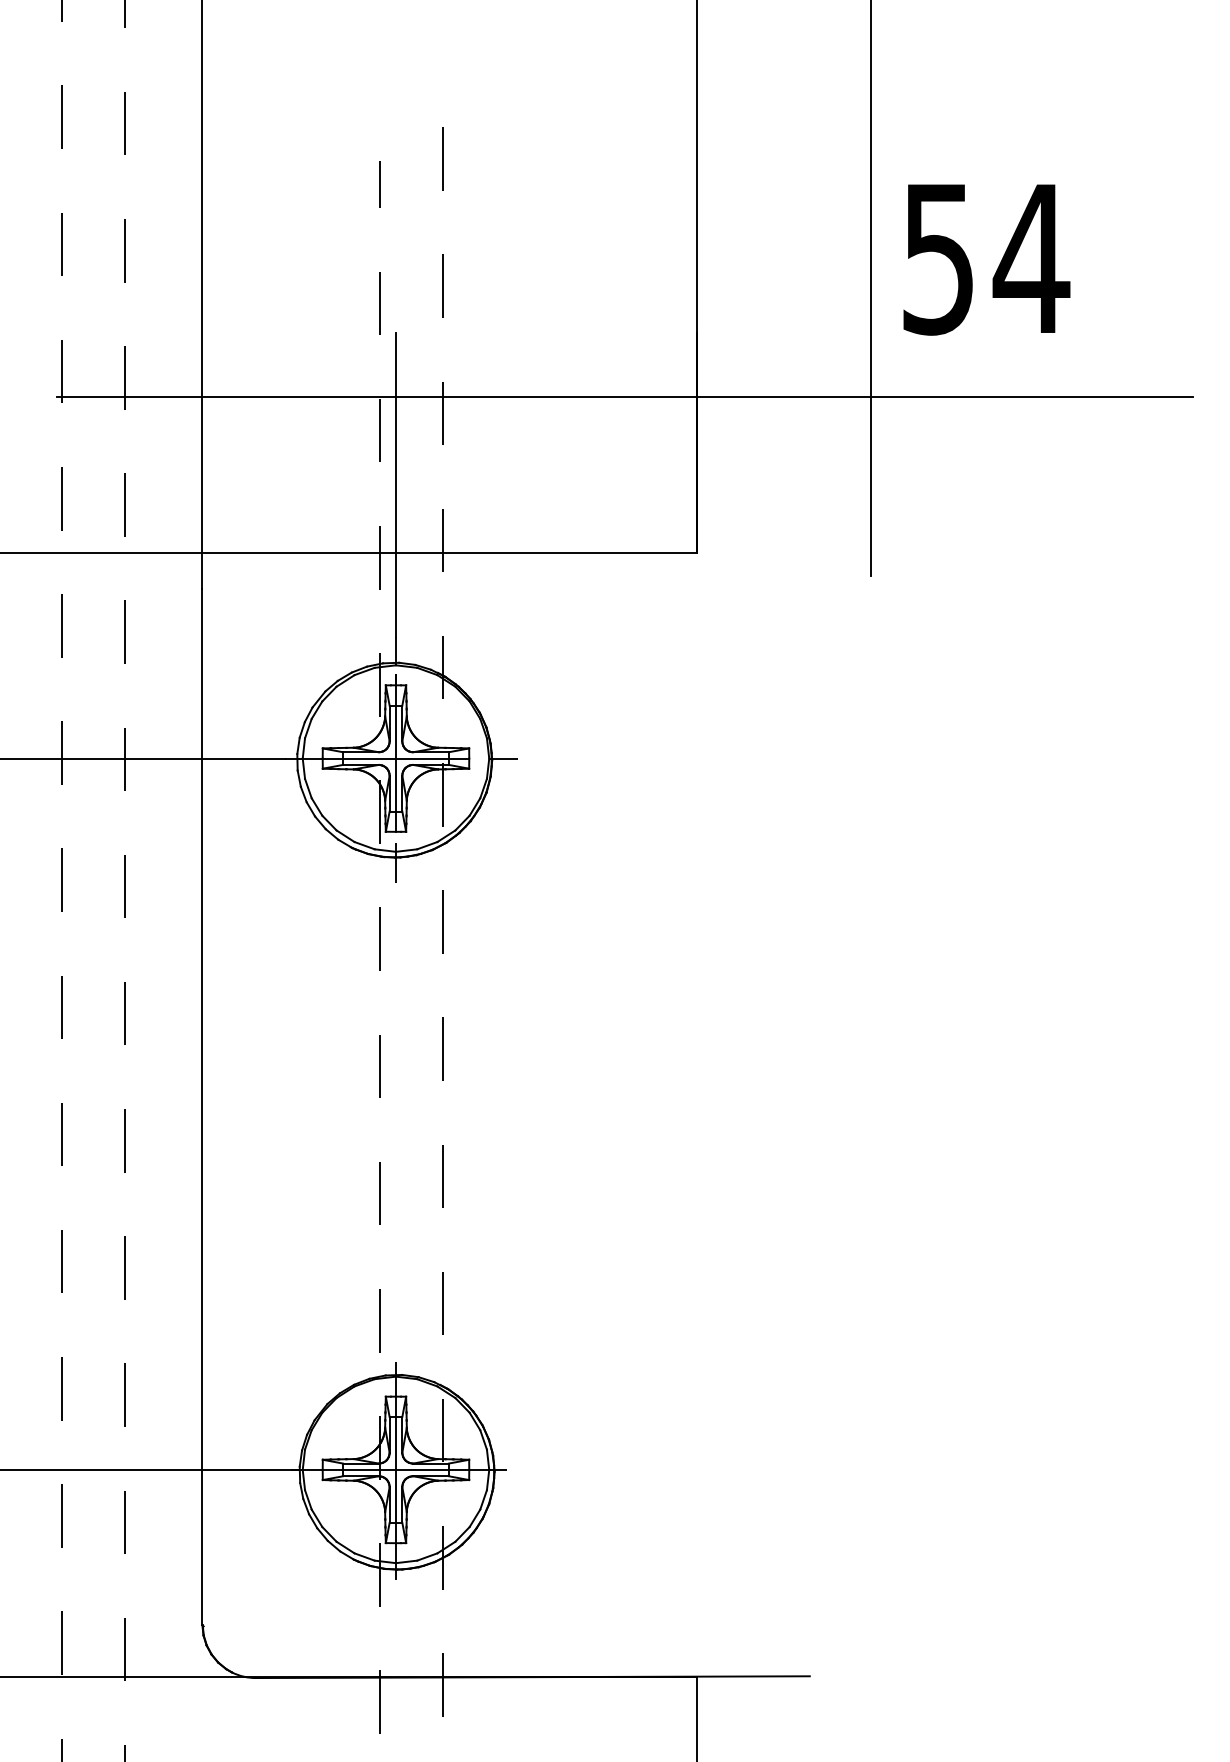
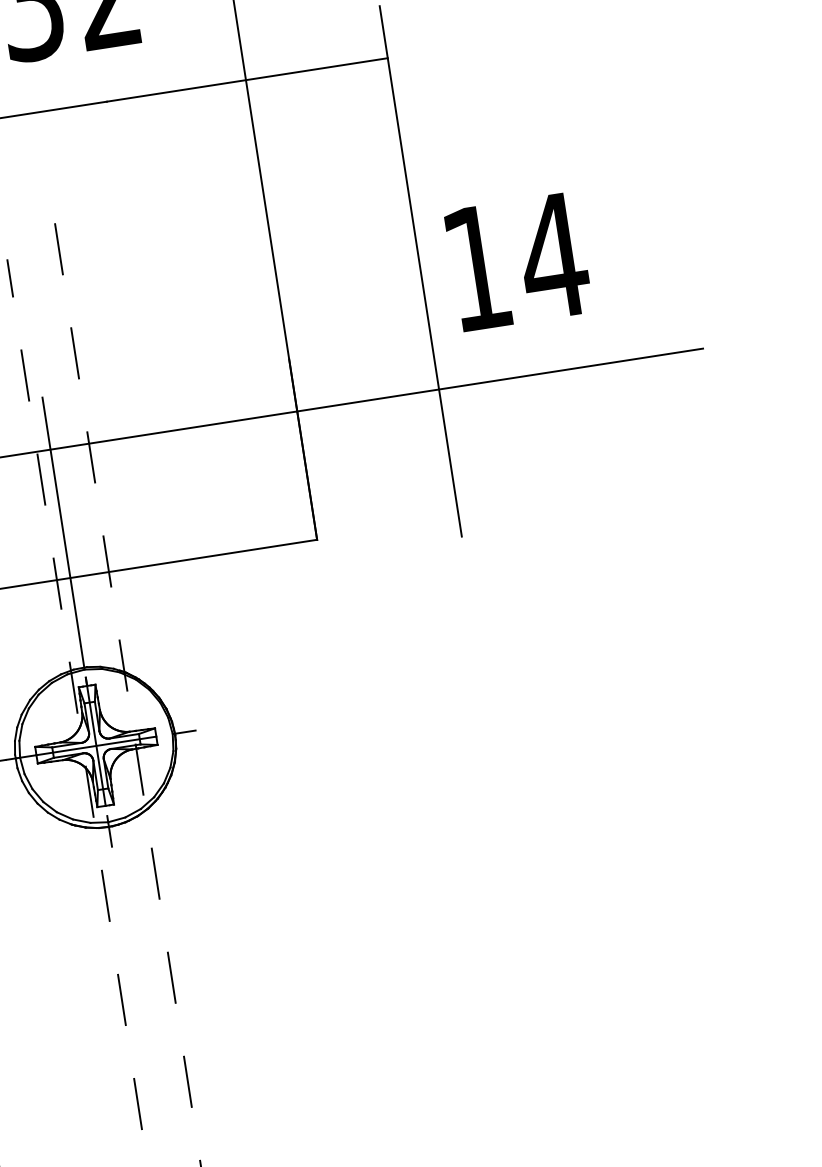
text: (937, 259) -> (476, 268), 54 -> 14

